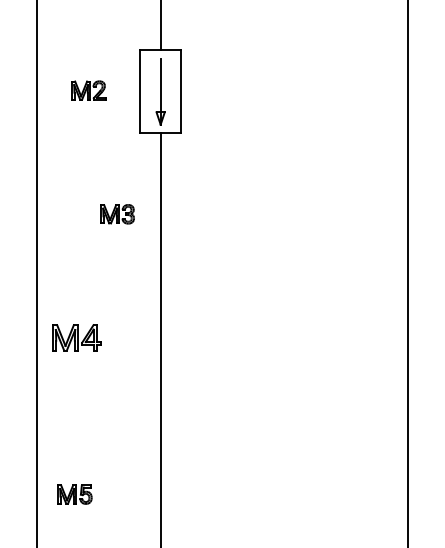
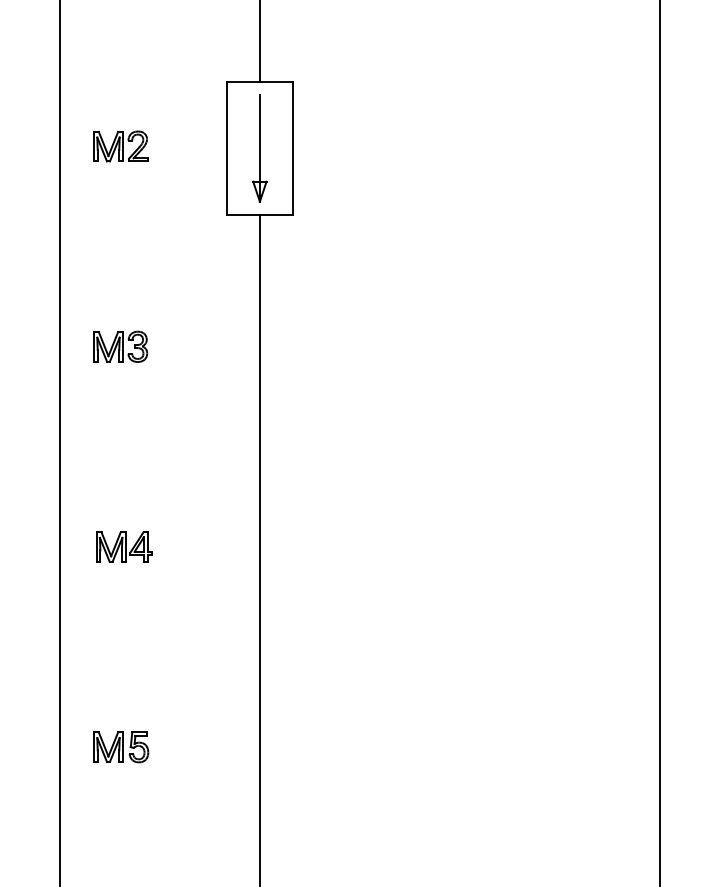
part: (88, 90) -> (120, 146), moved
part: (117, 214) -> (120, 347), moved
part: (76, 337) -> (123, 546), size x0.71
part: (74, 494) -> (120, 747), moved

